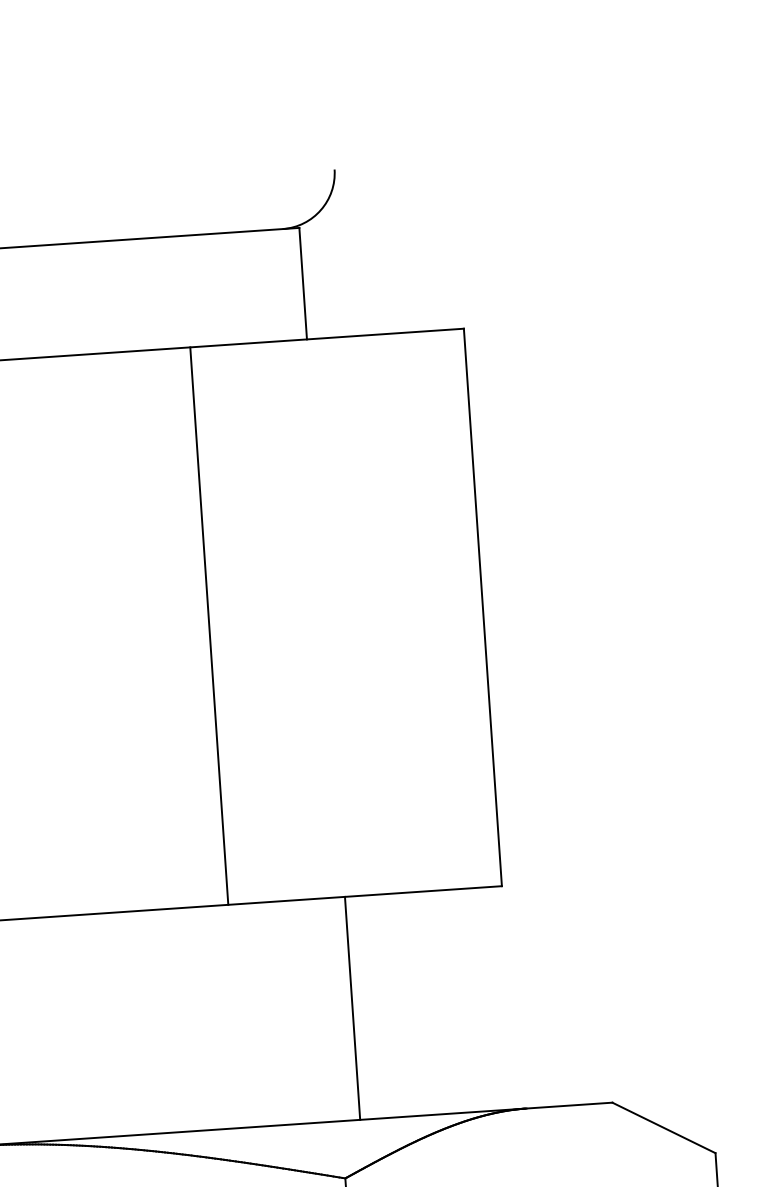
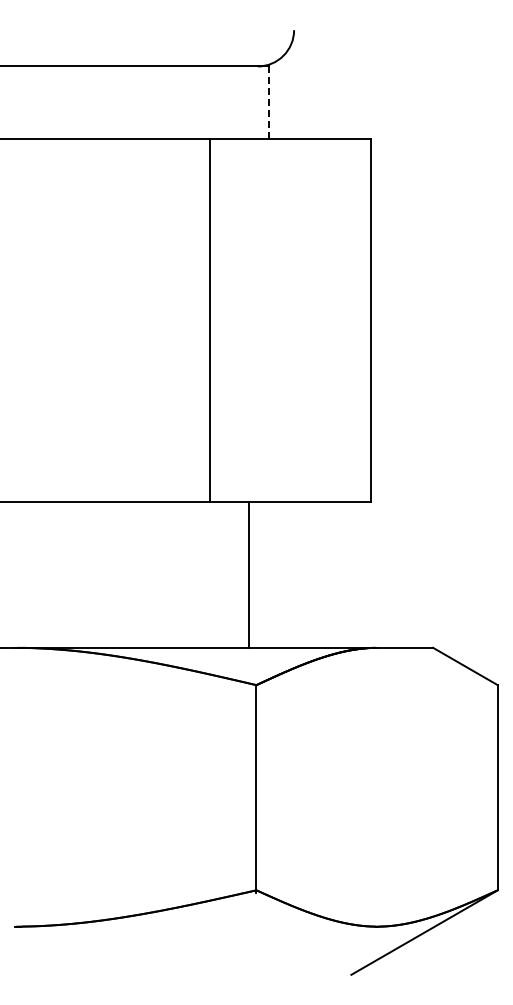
line: (302, 284) -> (268, 103), solid -> dashed
line: (209, 625) -> (209, 320), moved
line: (352, 1007) -> (248, 574), moved

